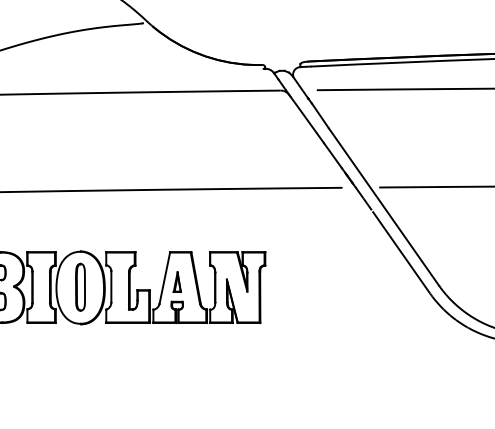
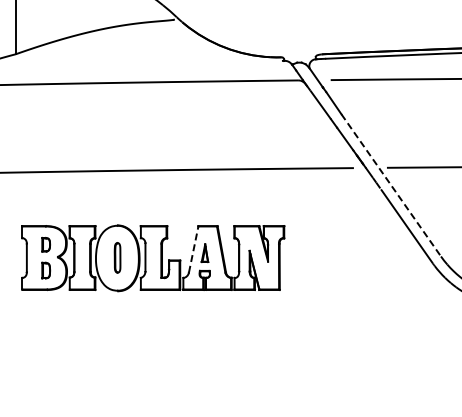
line: (384, 207) -> (391, 185), solid -> dashed
line: (164, 278) -> (193, 249), solid -> dashed
part: (80, 286) -> (117, 257), size x0.7

